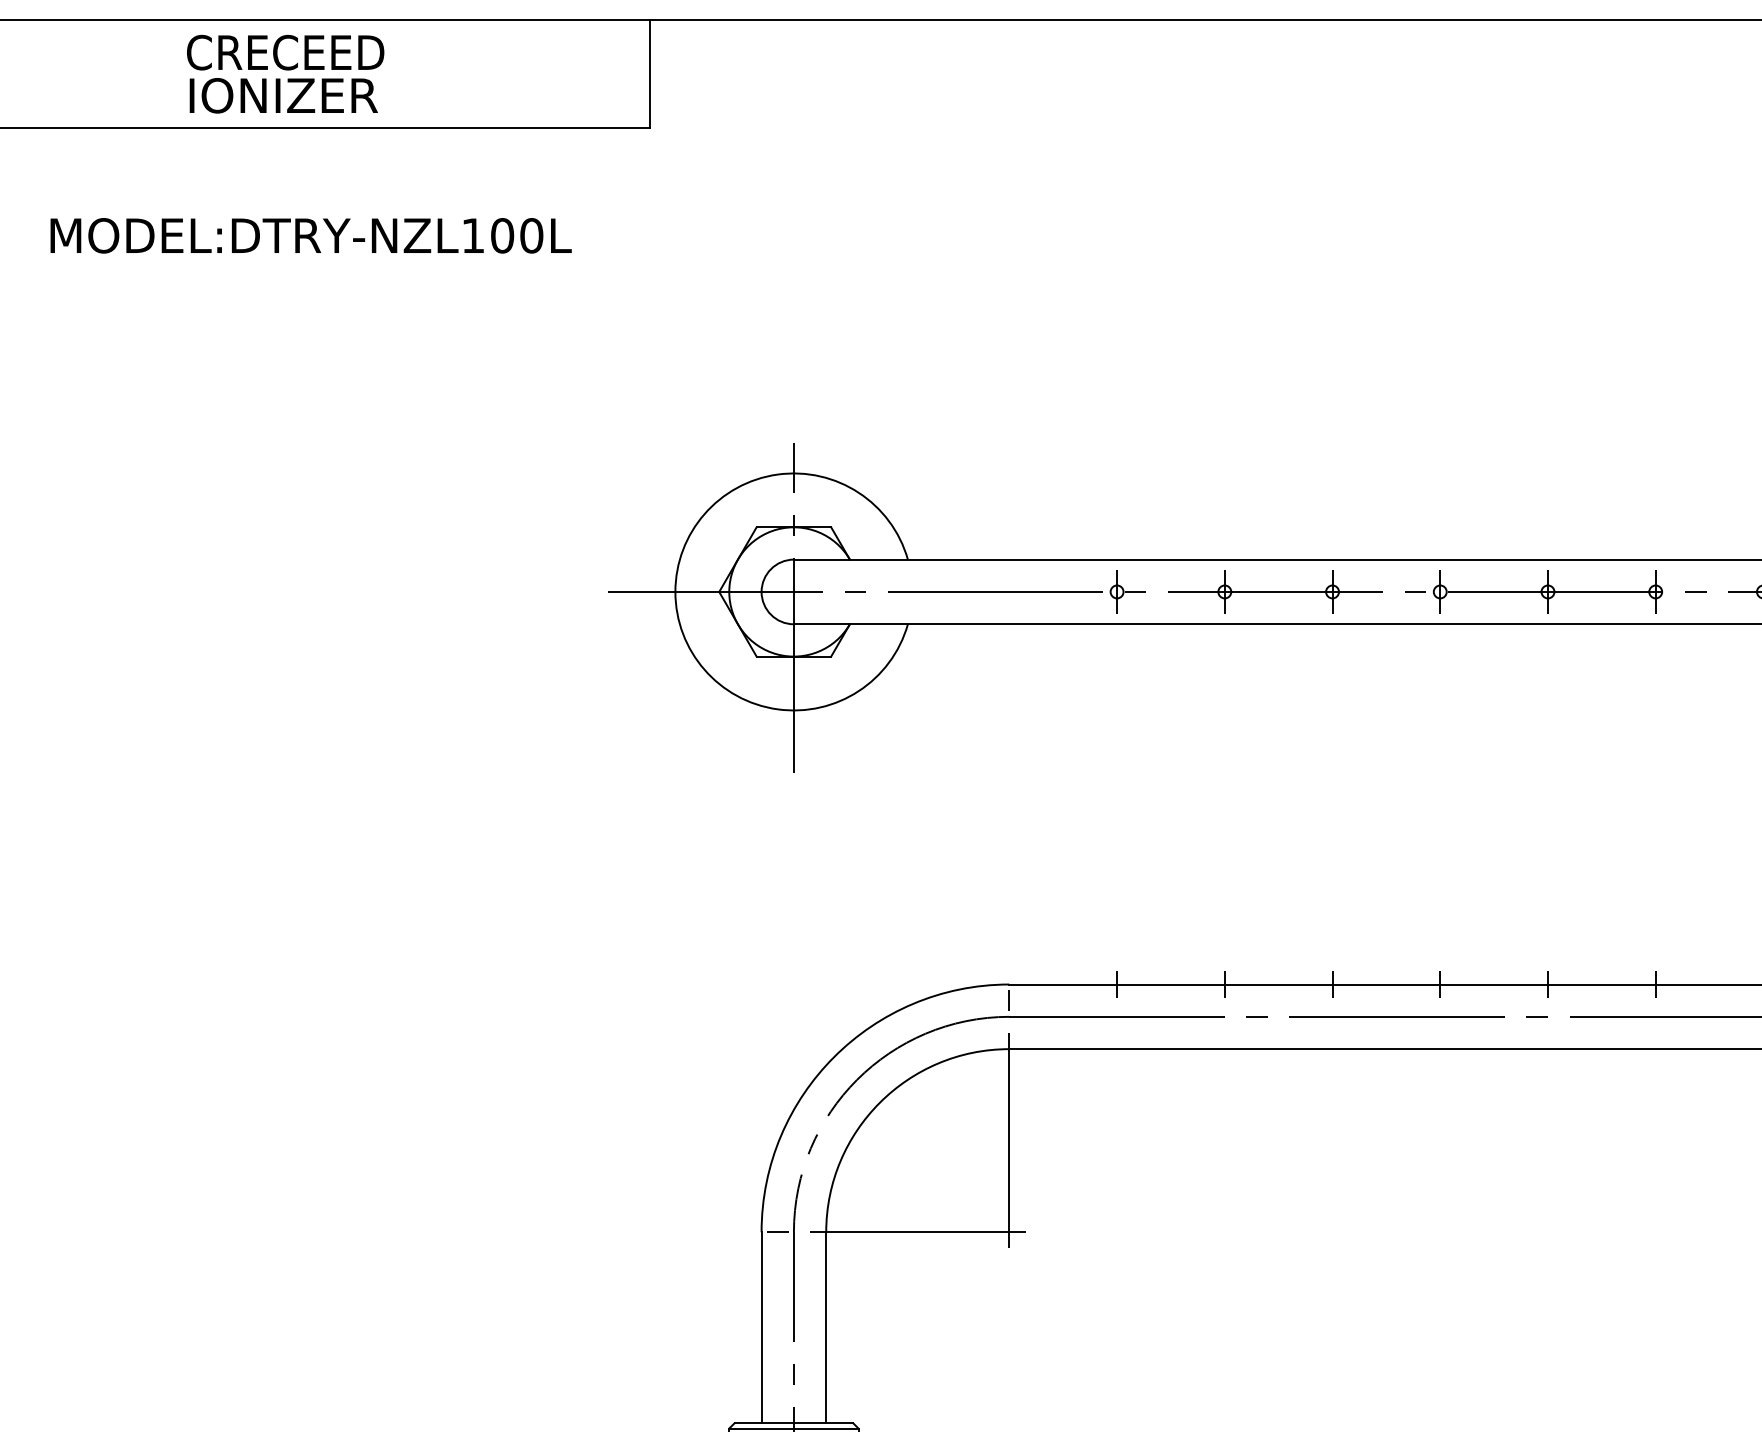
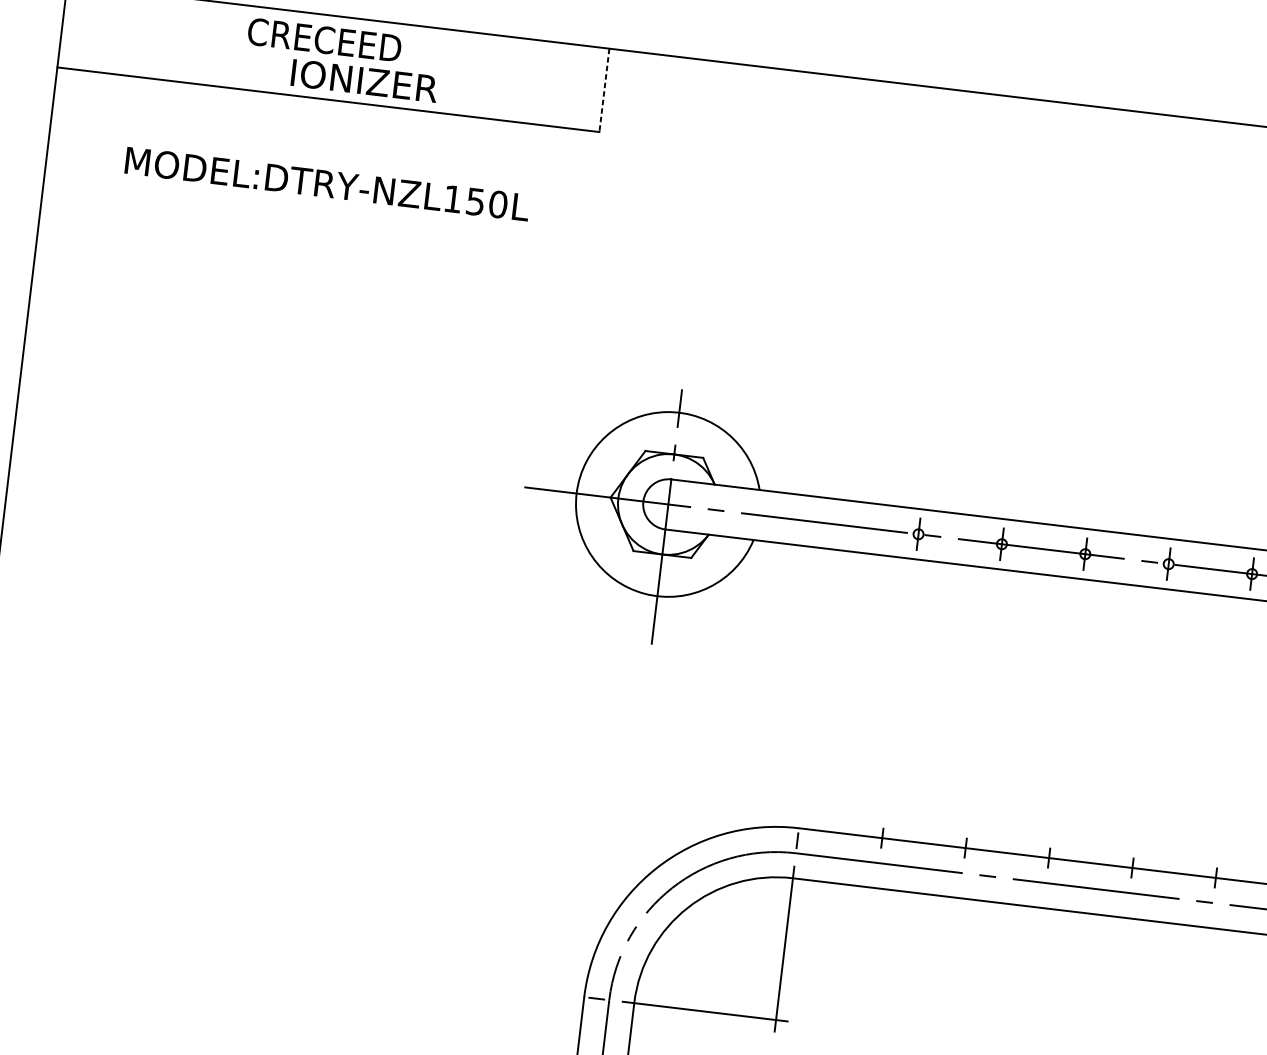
line: (649, 74) -> (604, 90), solid -> dashed
text: (283, 95) -> (364, 80), moved
text: (502, 235) -> (475, 201), MODEL:DTRY-NZL100L -> MODEL:DTRY-NZL150L

